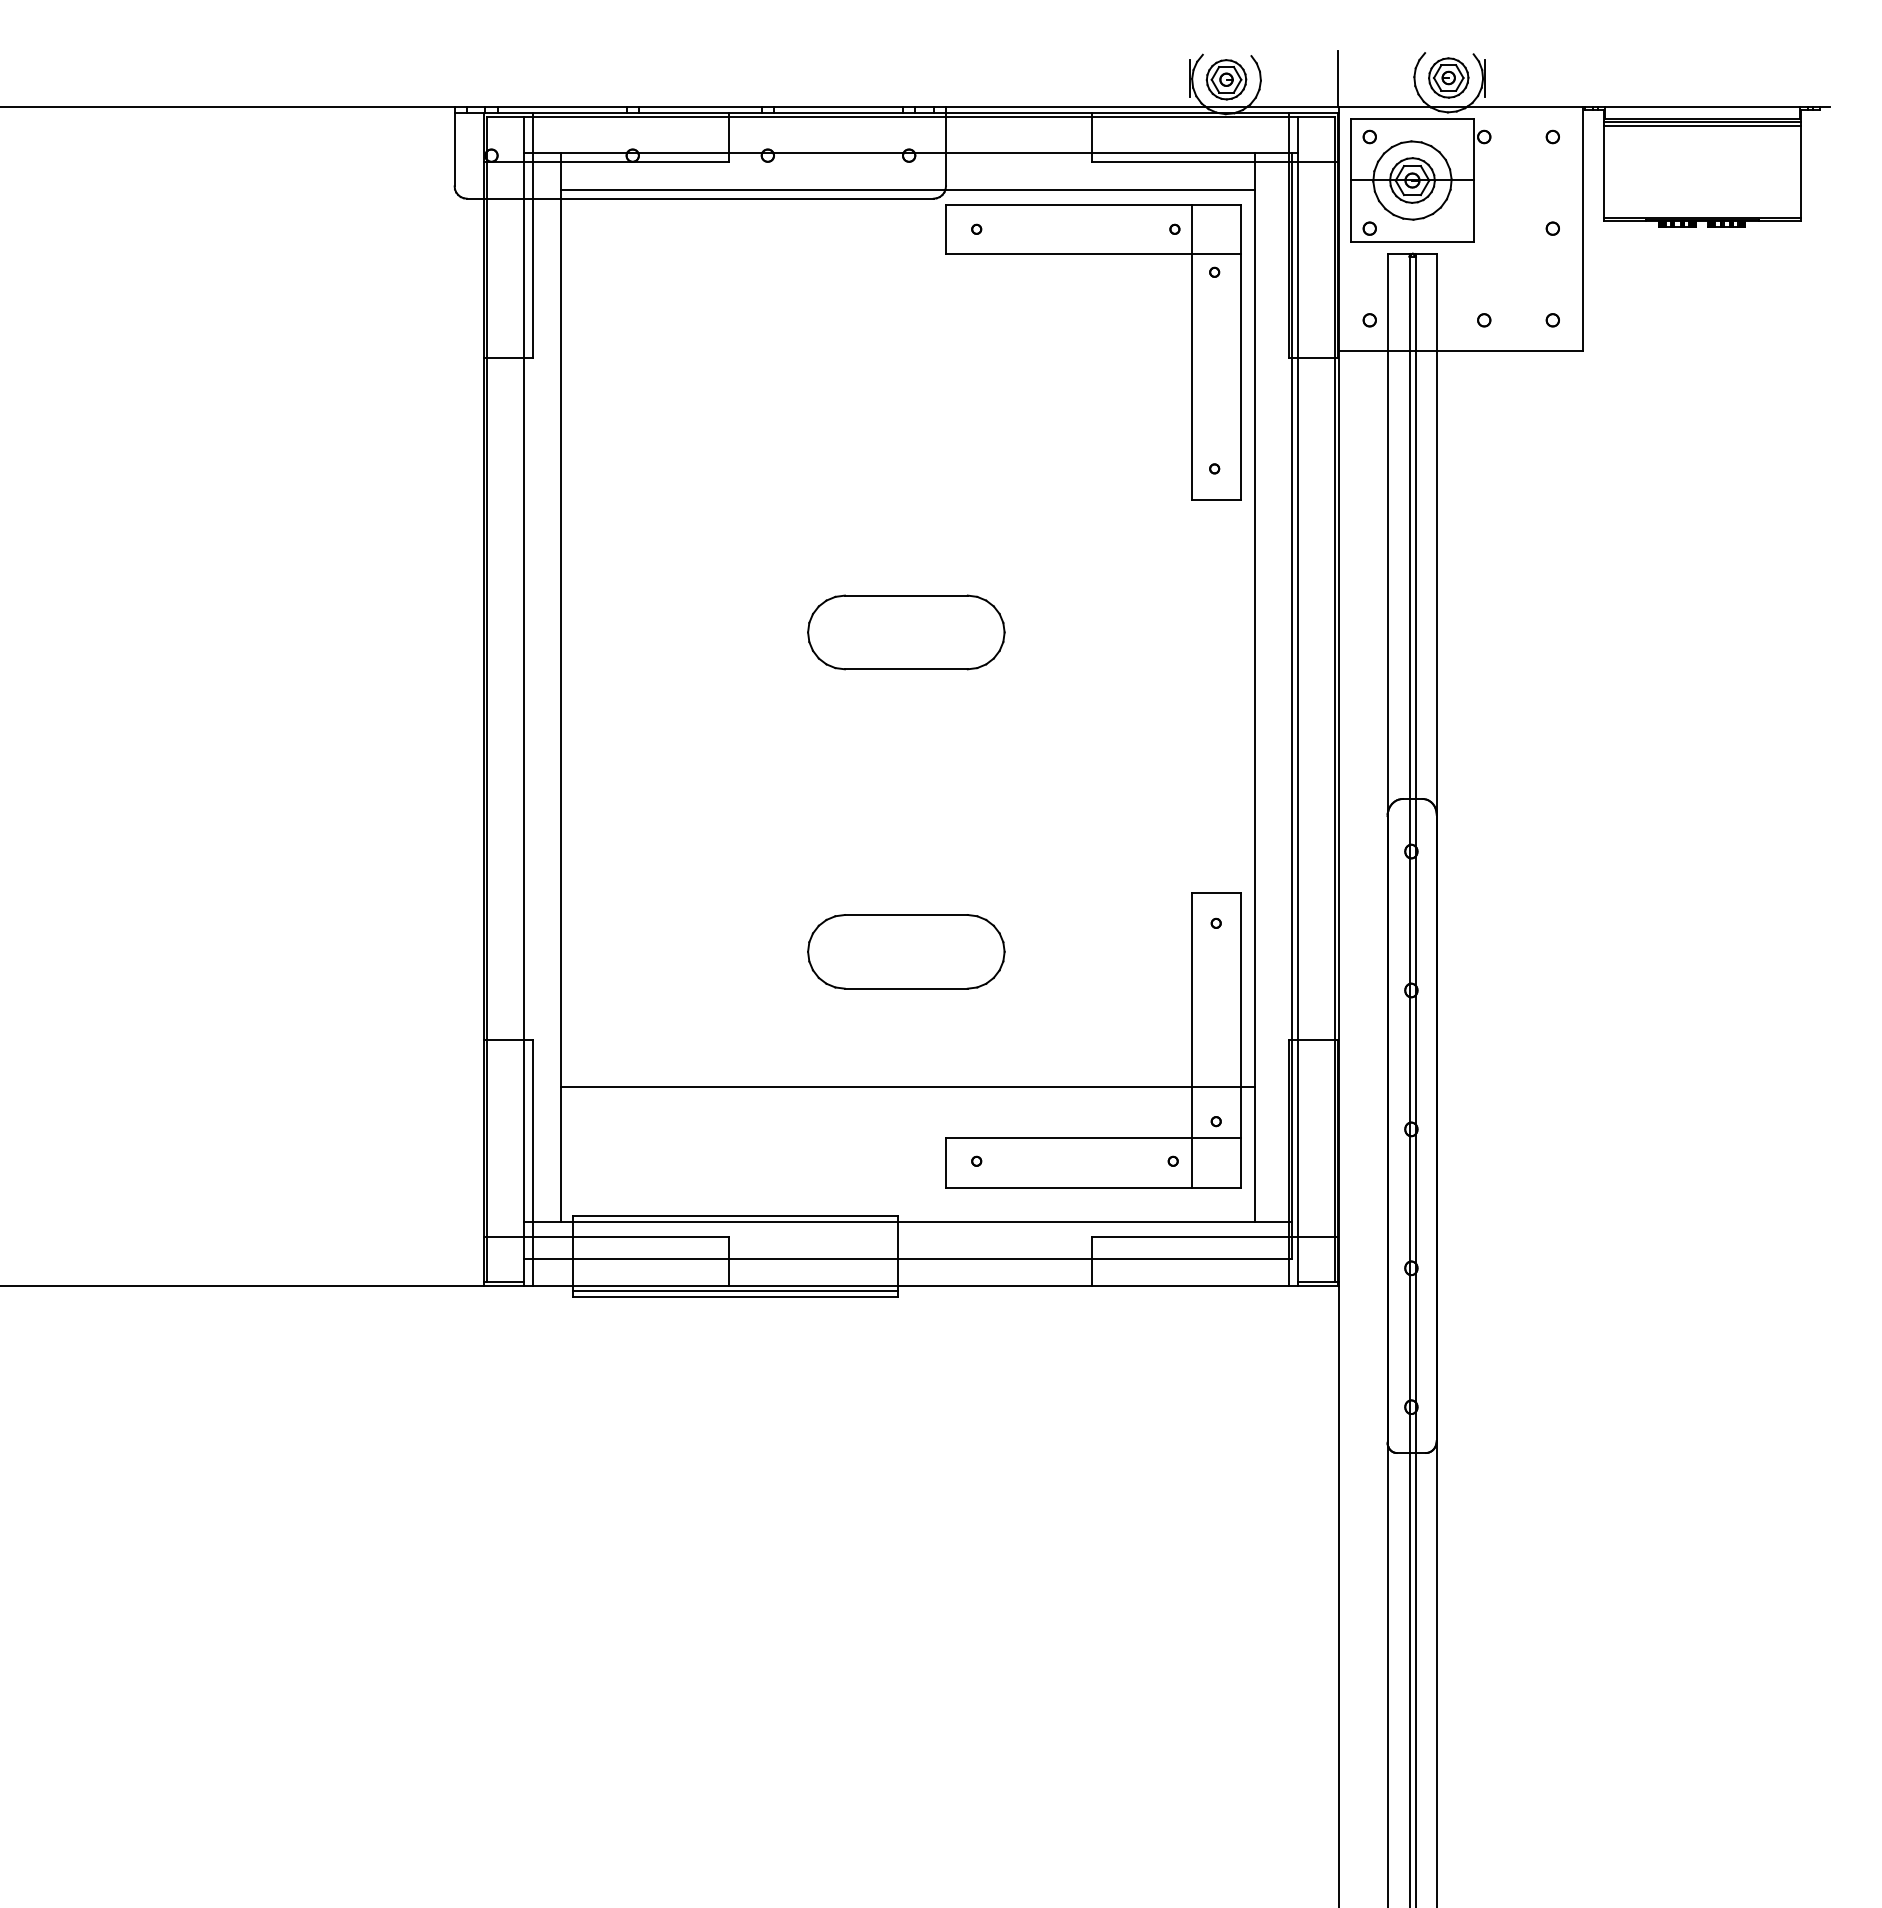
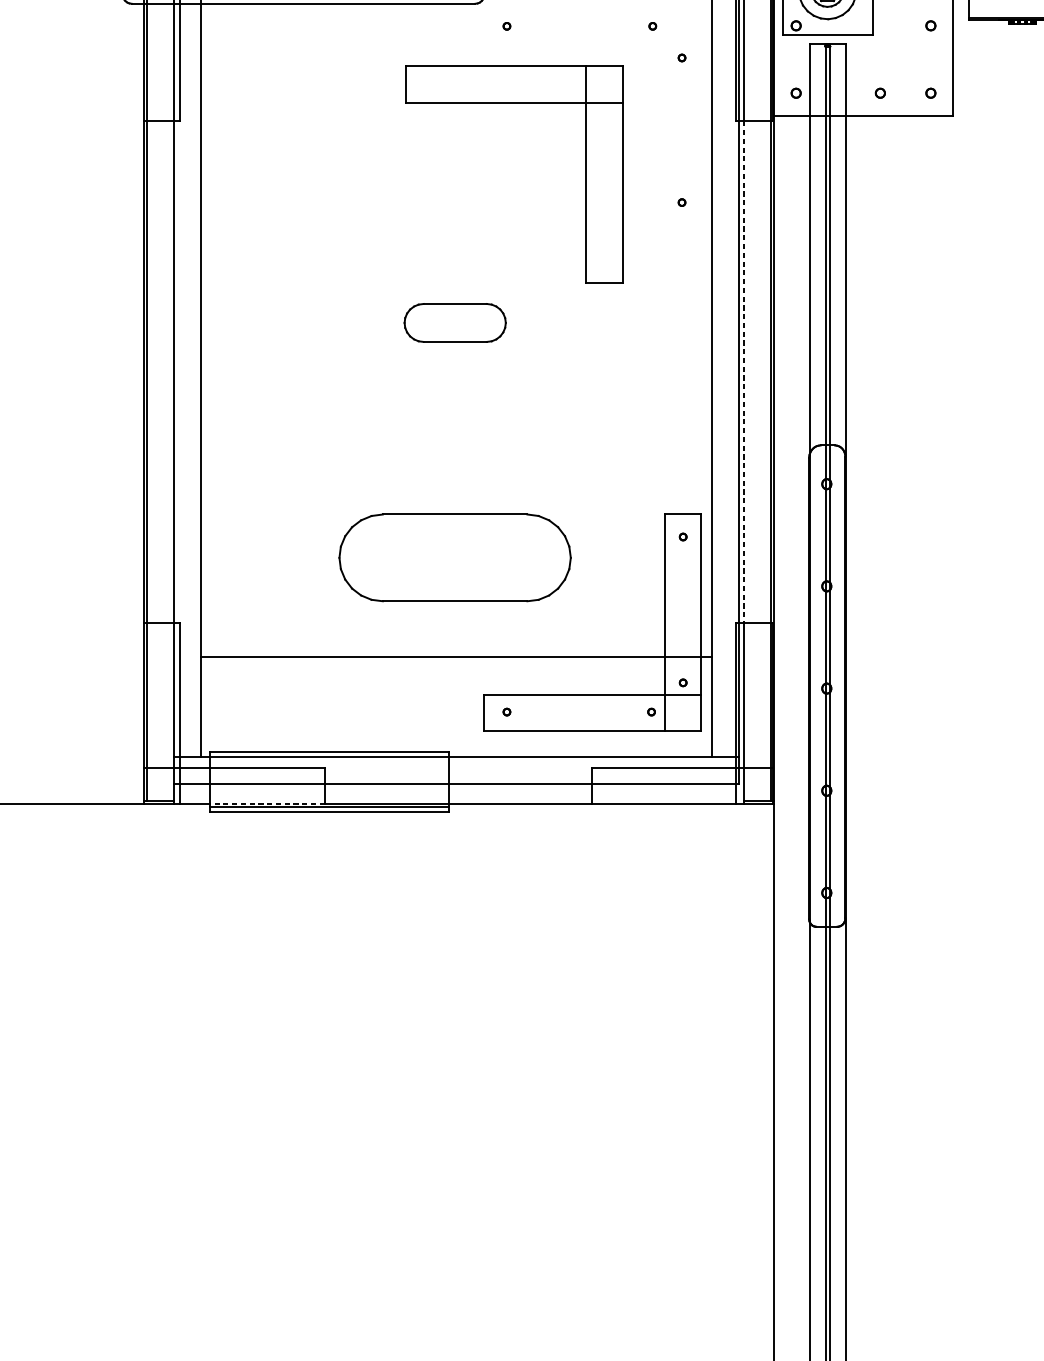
part: (1093, 254) -> (514, 102), moved
part: (906, 632) -> (455, 322), size x0.7
line: (1298, 699) -> (743, 372), solid -> dashed
part: (906, 951) -> (455, 557), size x1.6
line: (651, 1285) -> (267, 803), solid -> dashed

